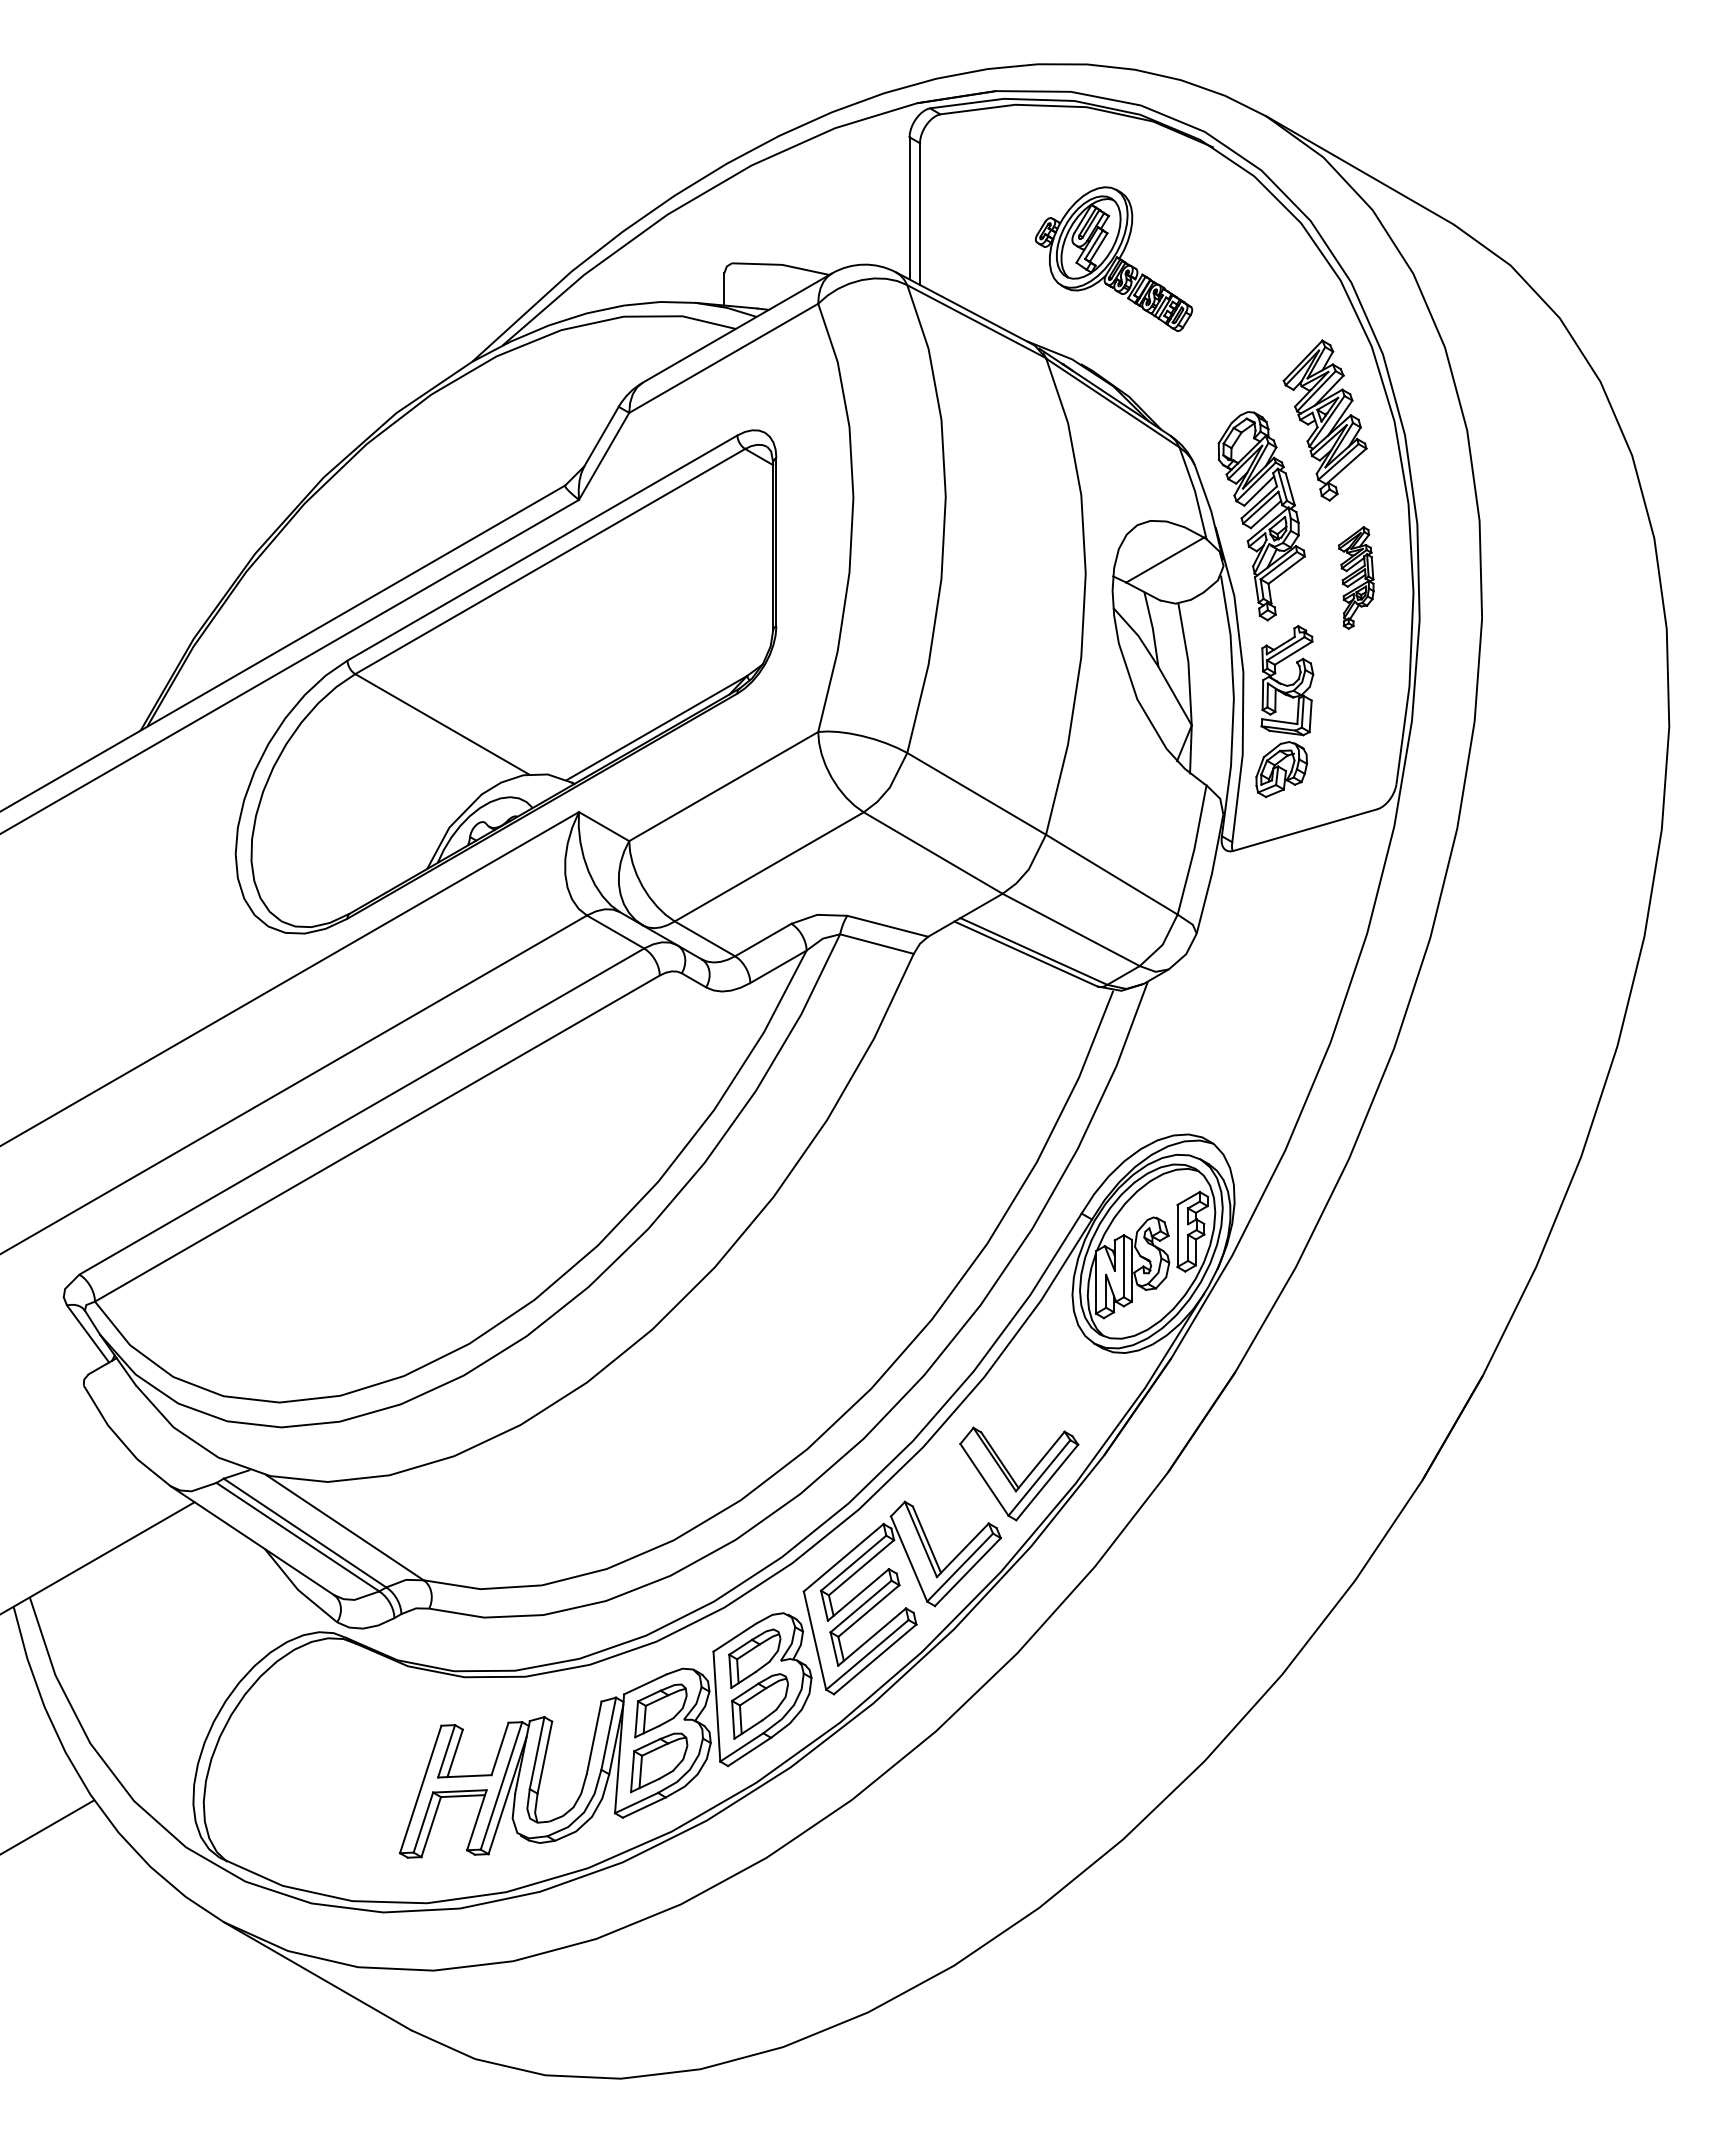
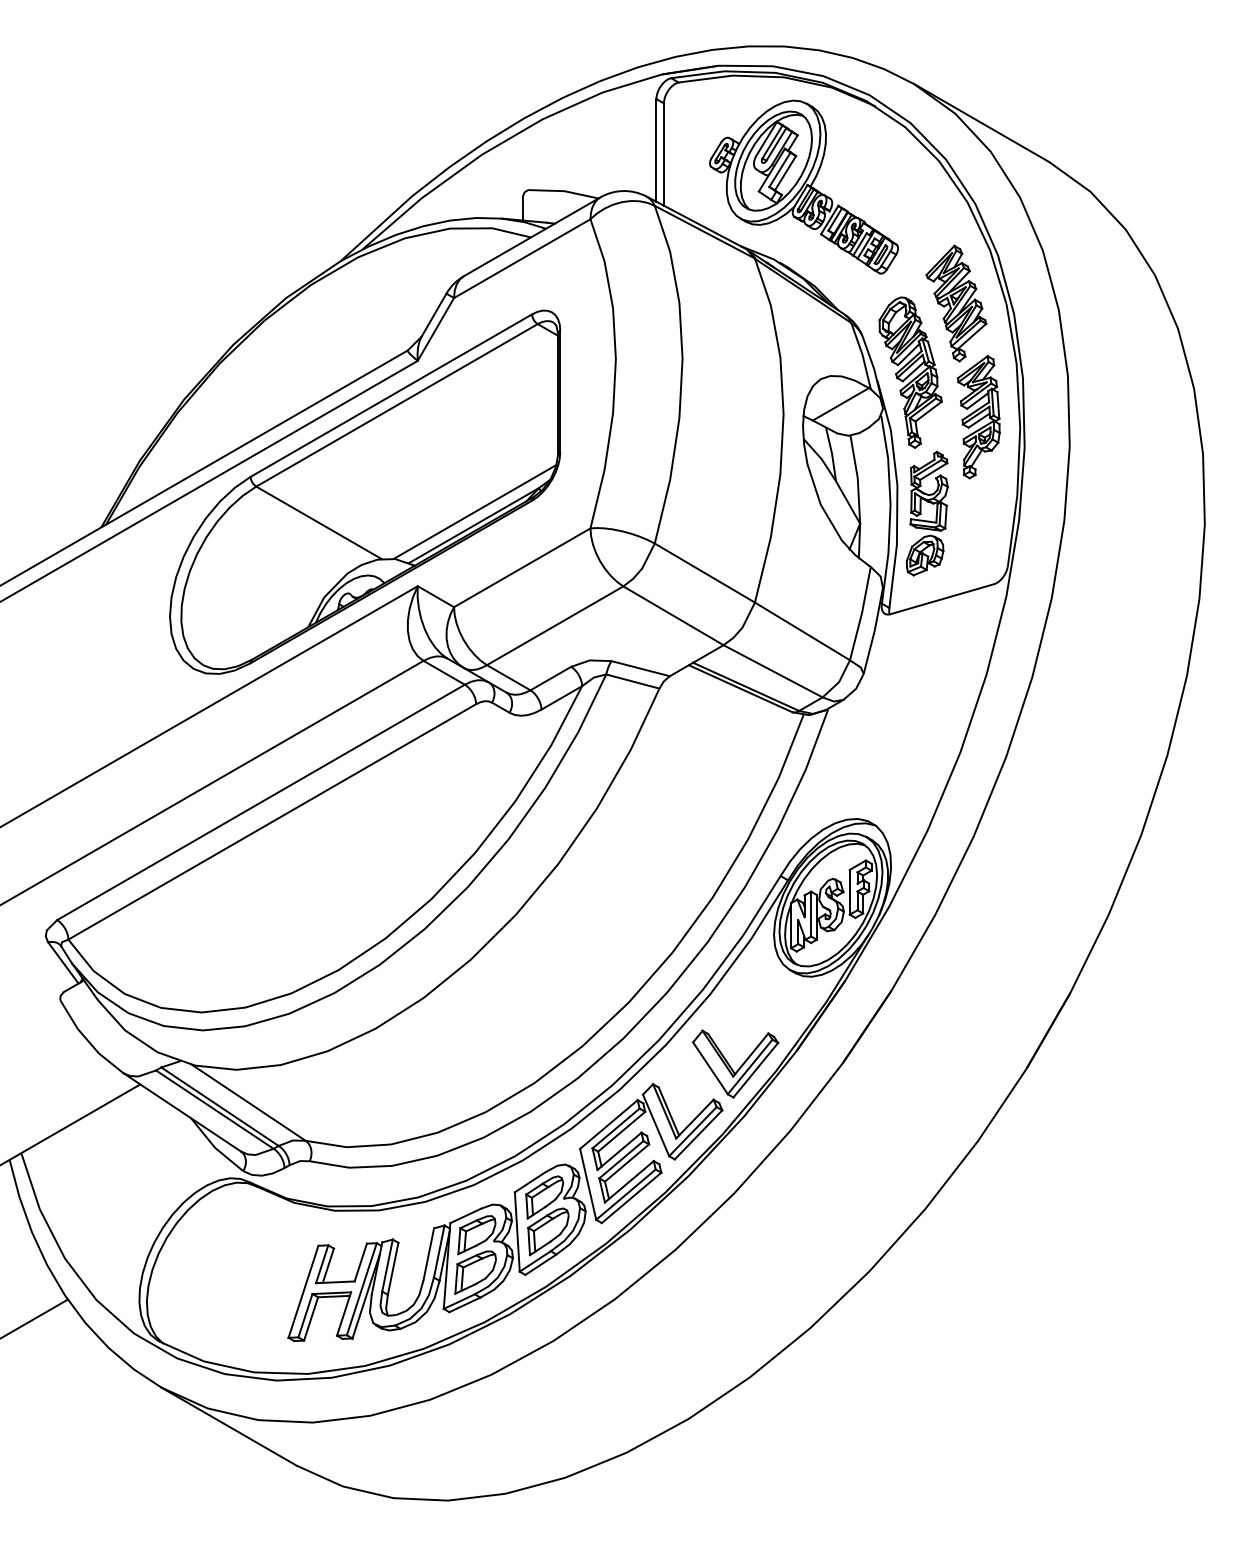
part: (1113, 258) -> (803, 186), size x1.67
part: (1356, 577) -> (979, 416), size x1.67
line: (658, 709) -> (475, 512), added

